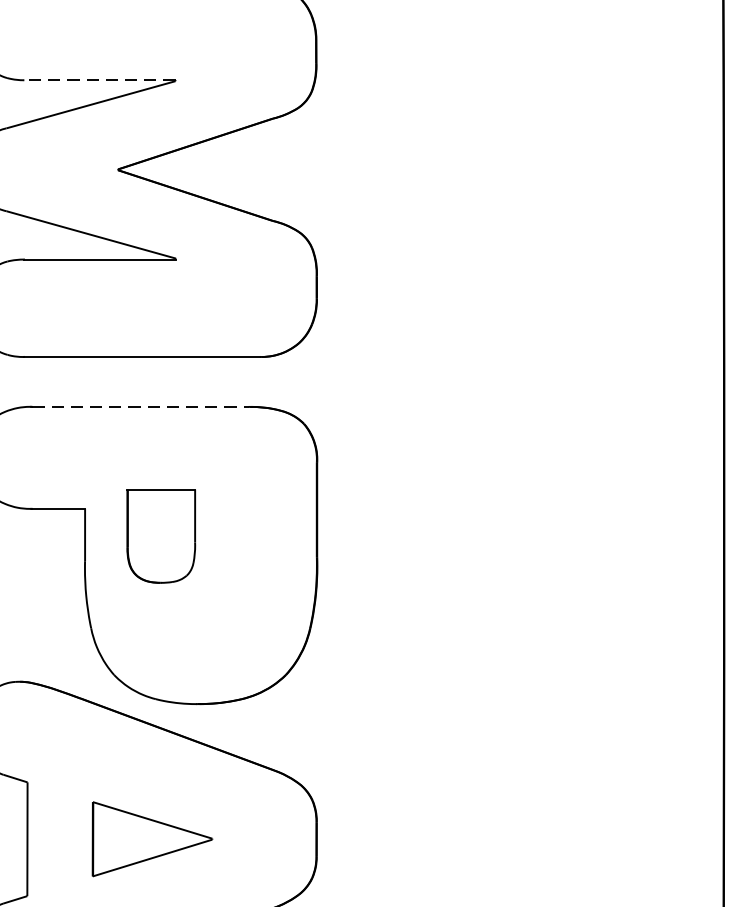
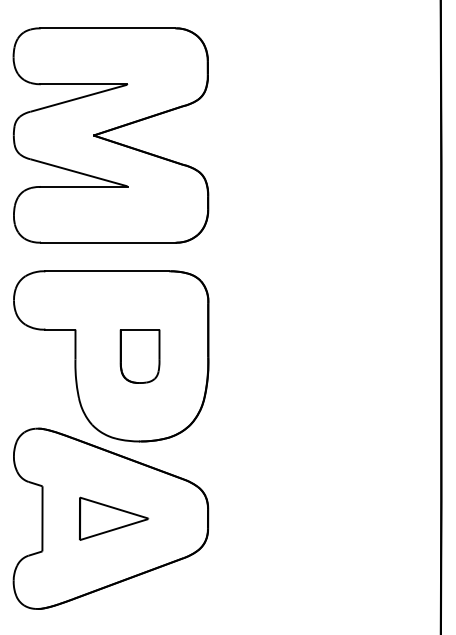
line: (99, 80) -> (83, 84), dashed -> solid
line: (140, 407) -> (107, 271), dashed -> solid
part: (160, 536) -> (139, 356), moved

